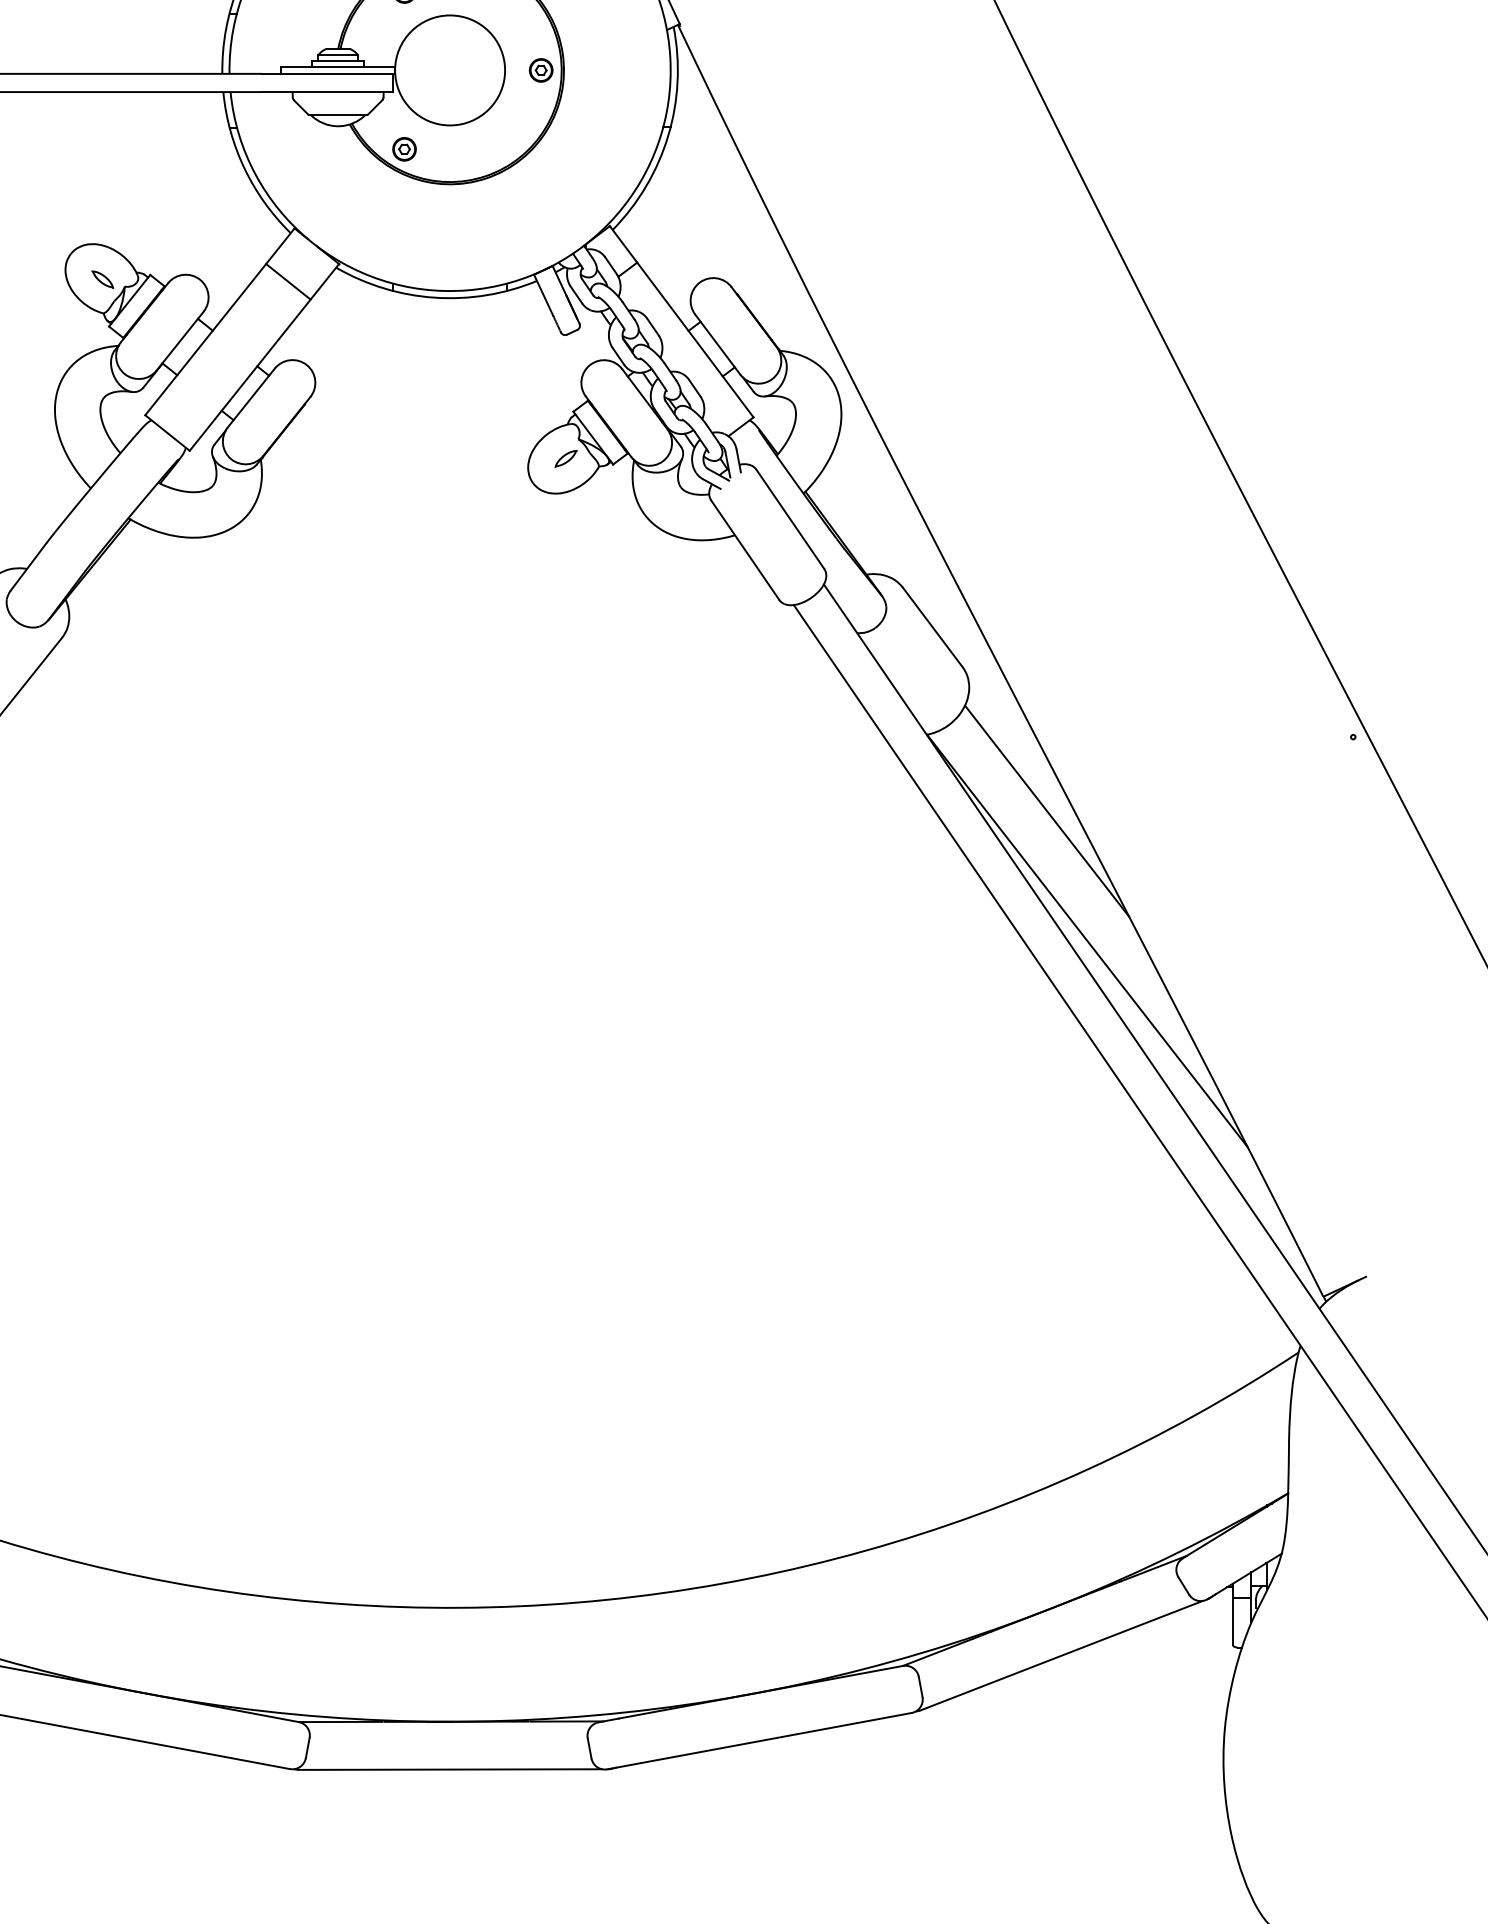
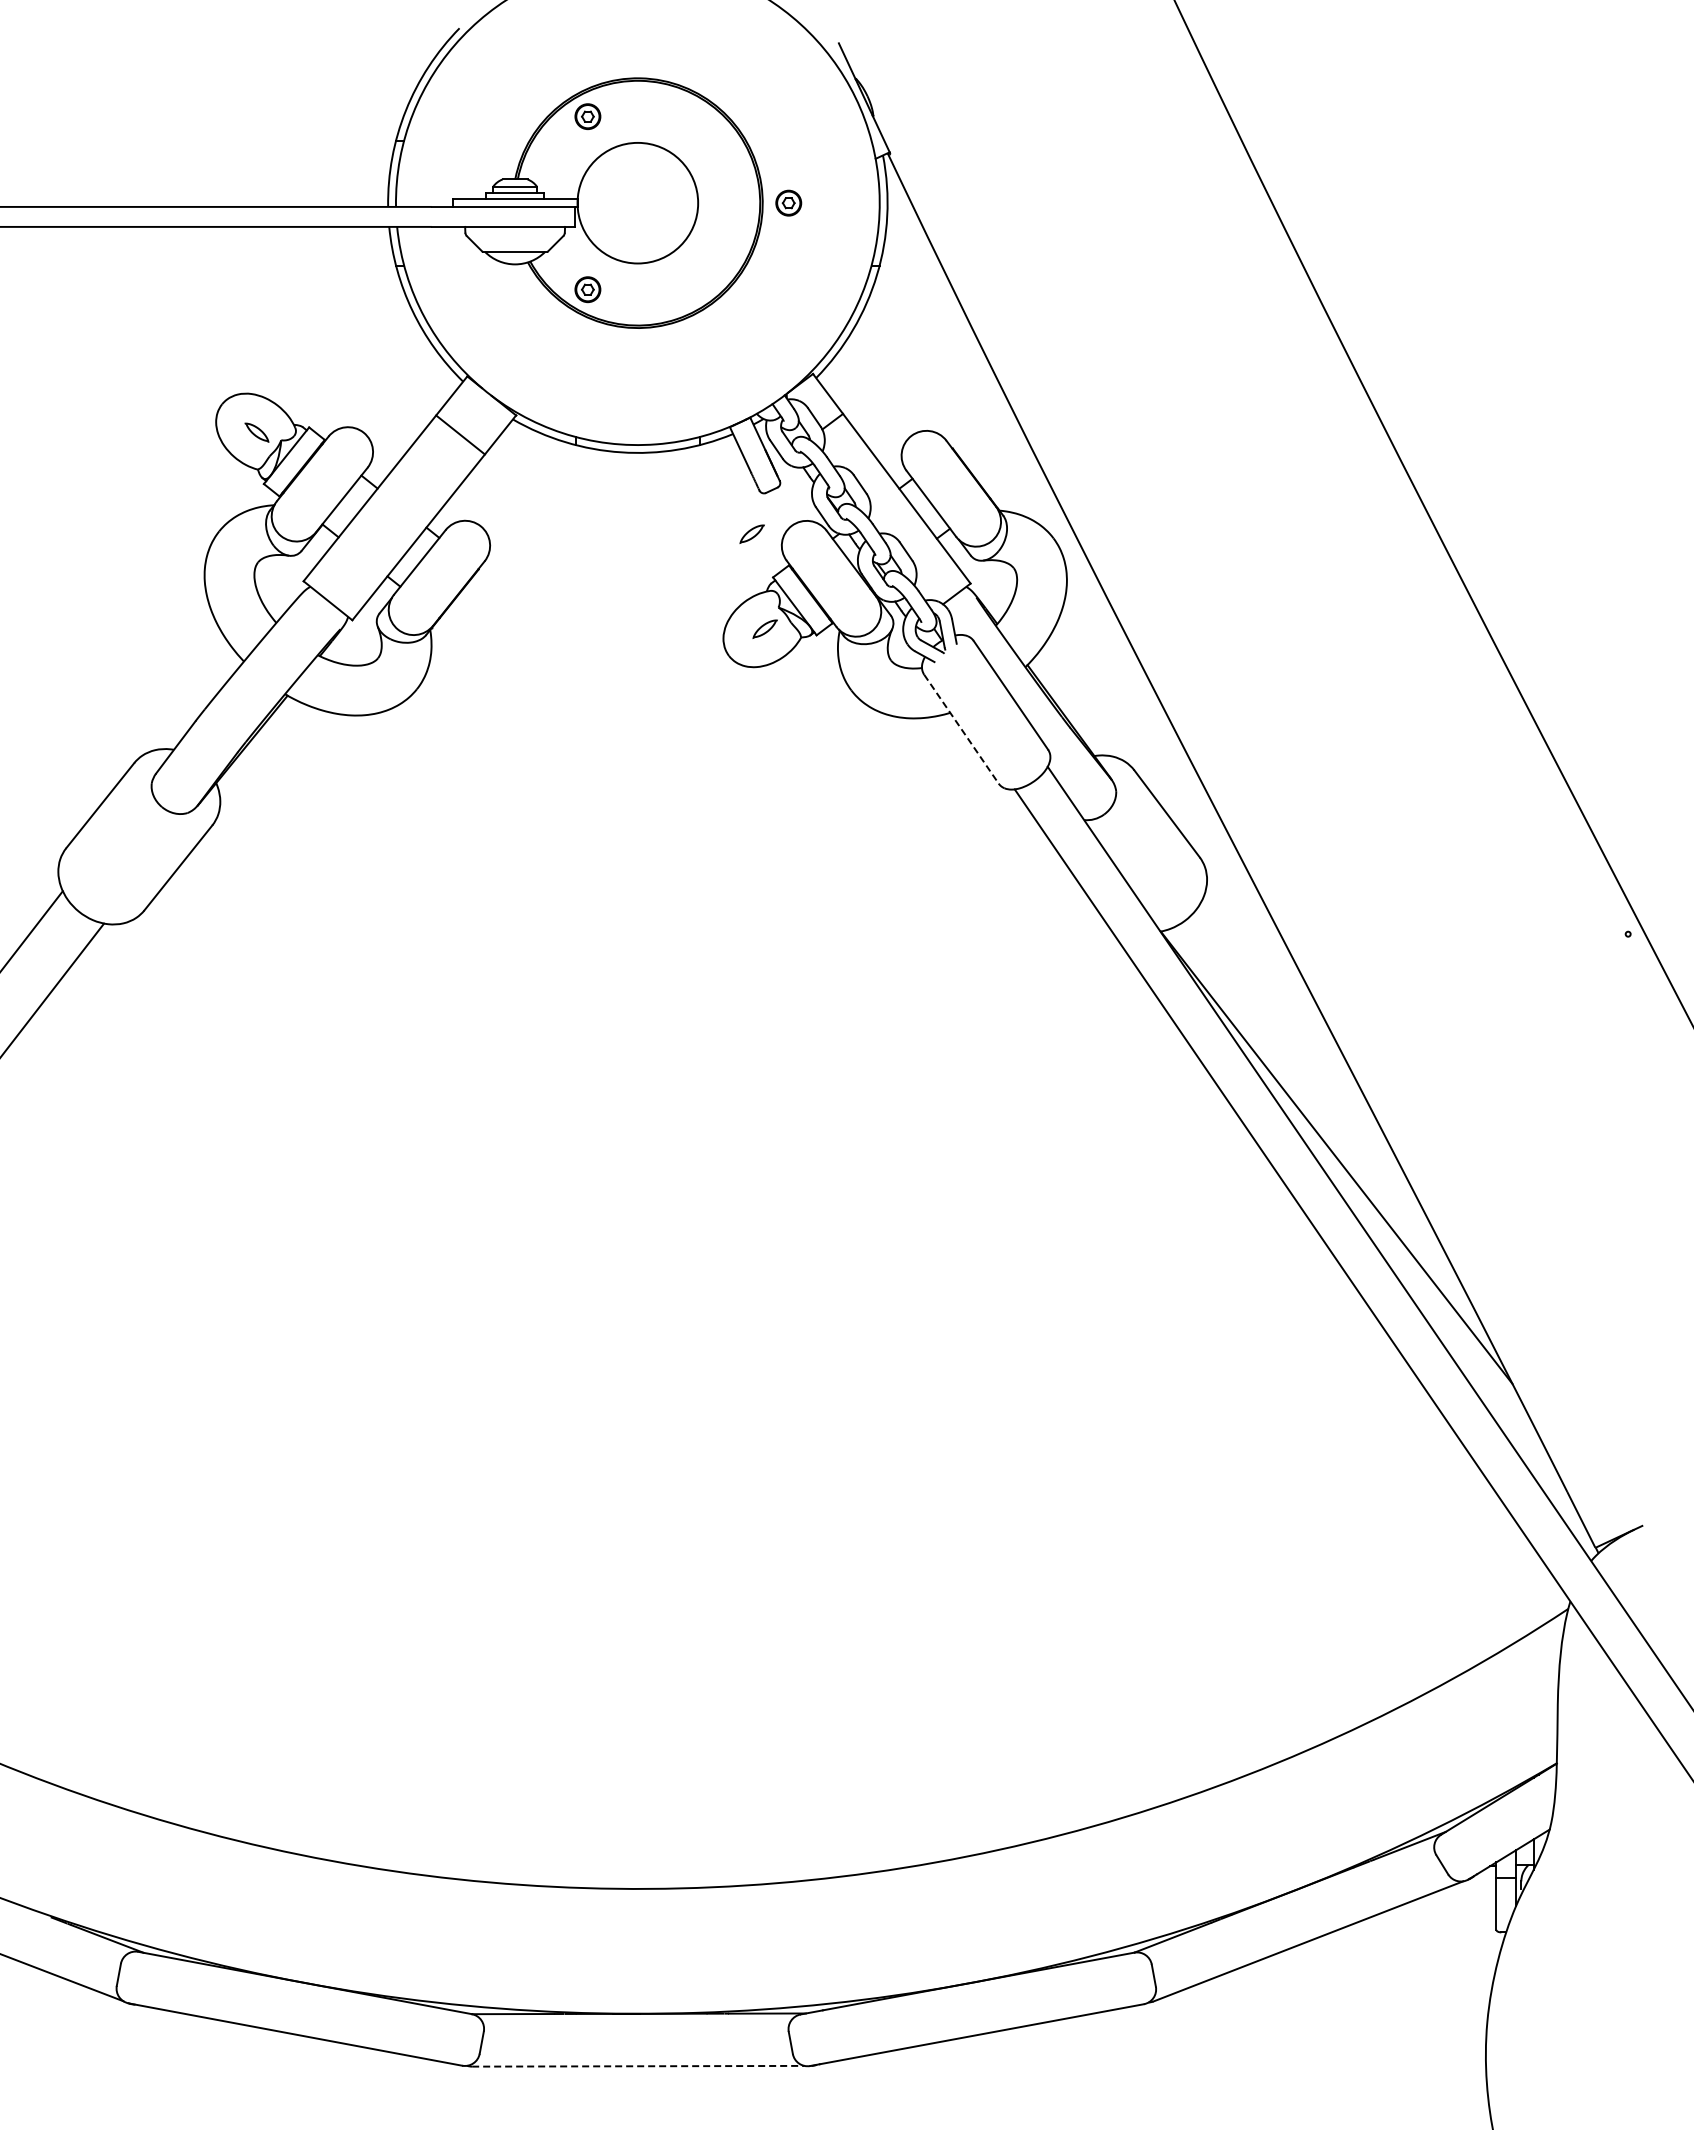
part: (540, 69) -> (788, 202), moved
part: (553, 371) -> (751, 533), added
line: (745, 550) -> (961, 729), solid -> dashed
line: (1047, 811) -> (1292, 1015), removed
line: (450, 1769) -> (638, 2066), solid -> dashed

